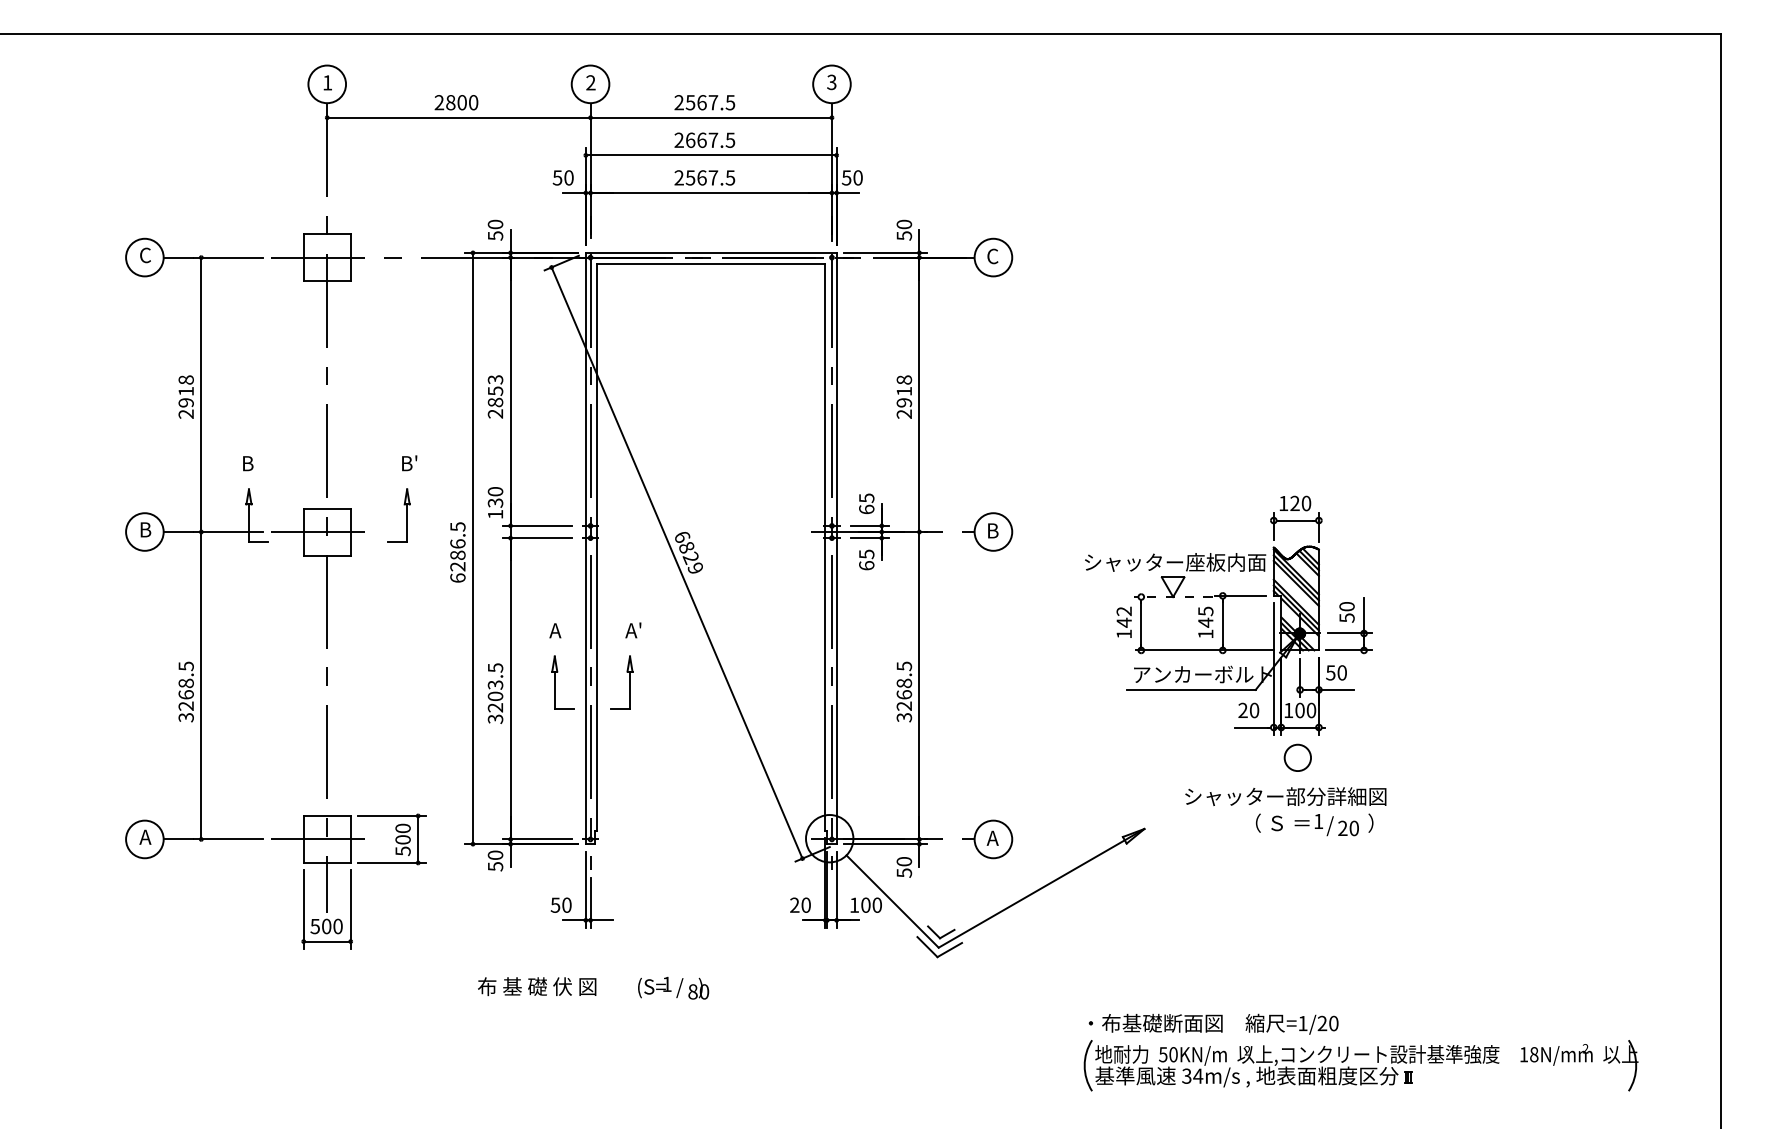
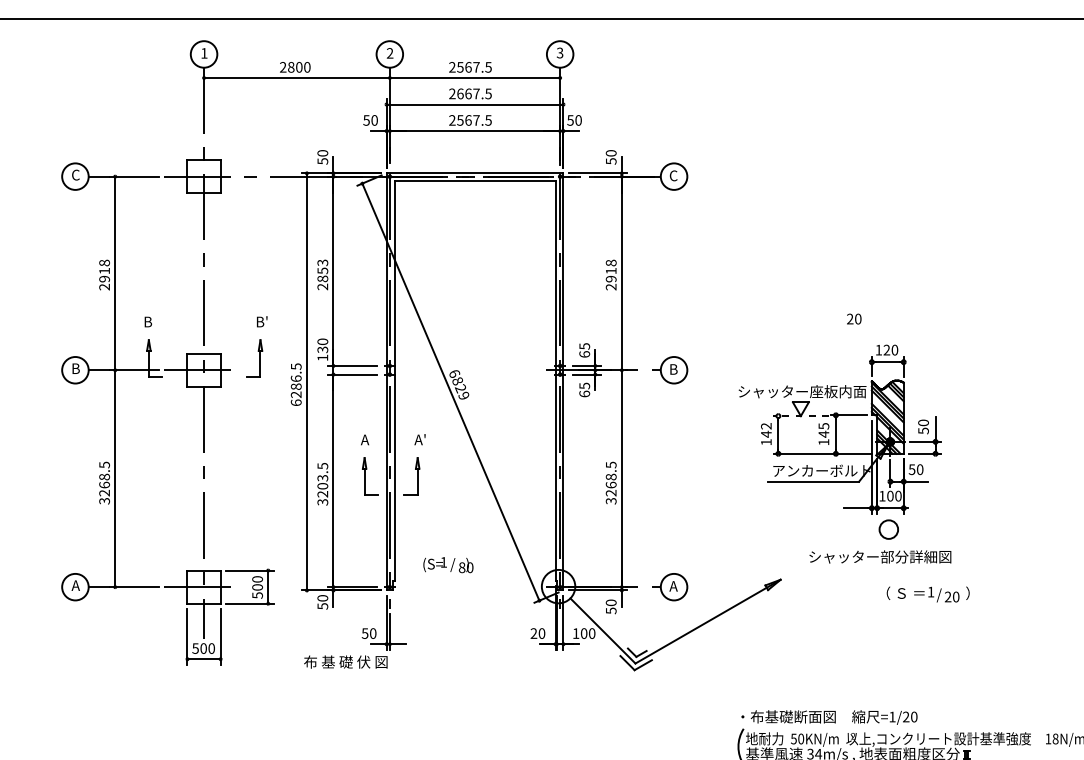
text: (1248, 710) -> (854, 319), moved
text: (1314, 824) -> (928, 594), moved
text: (537, 986) -> (346, 661), moved
text: (673, 987) -> (448, 564), moved

